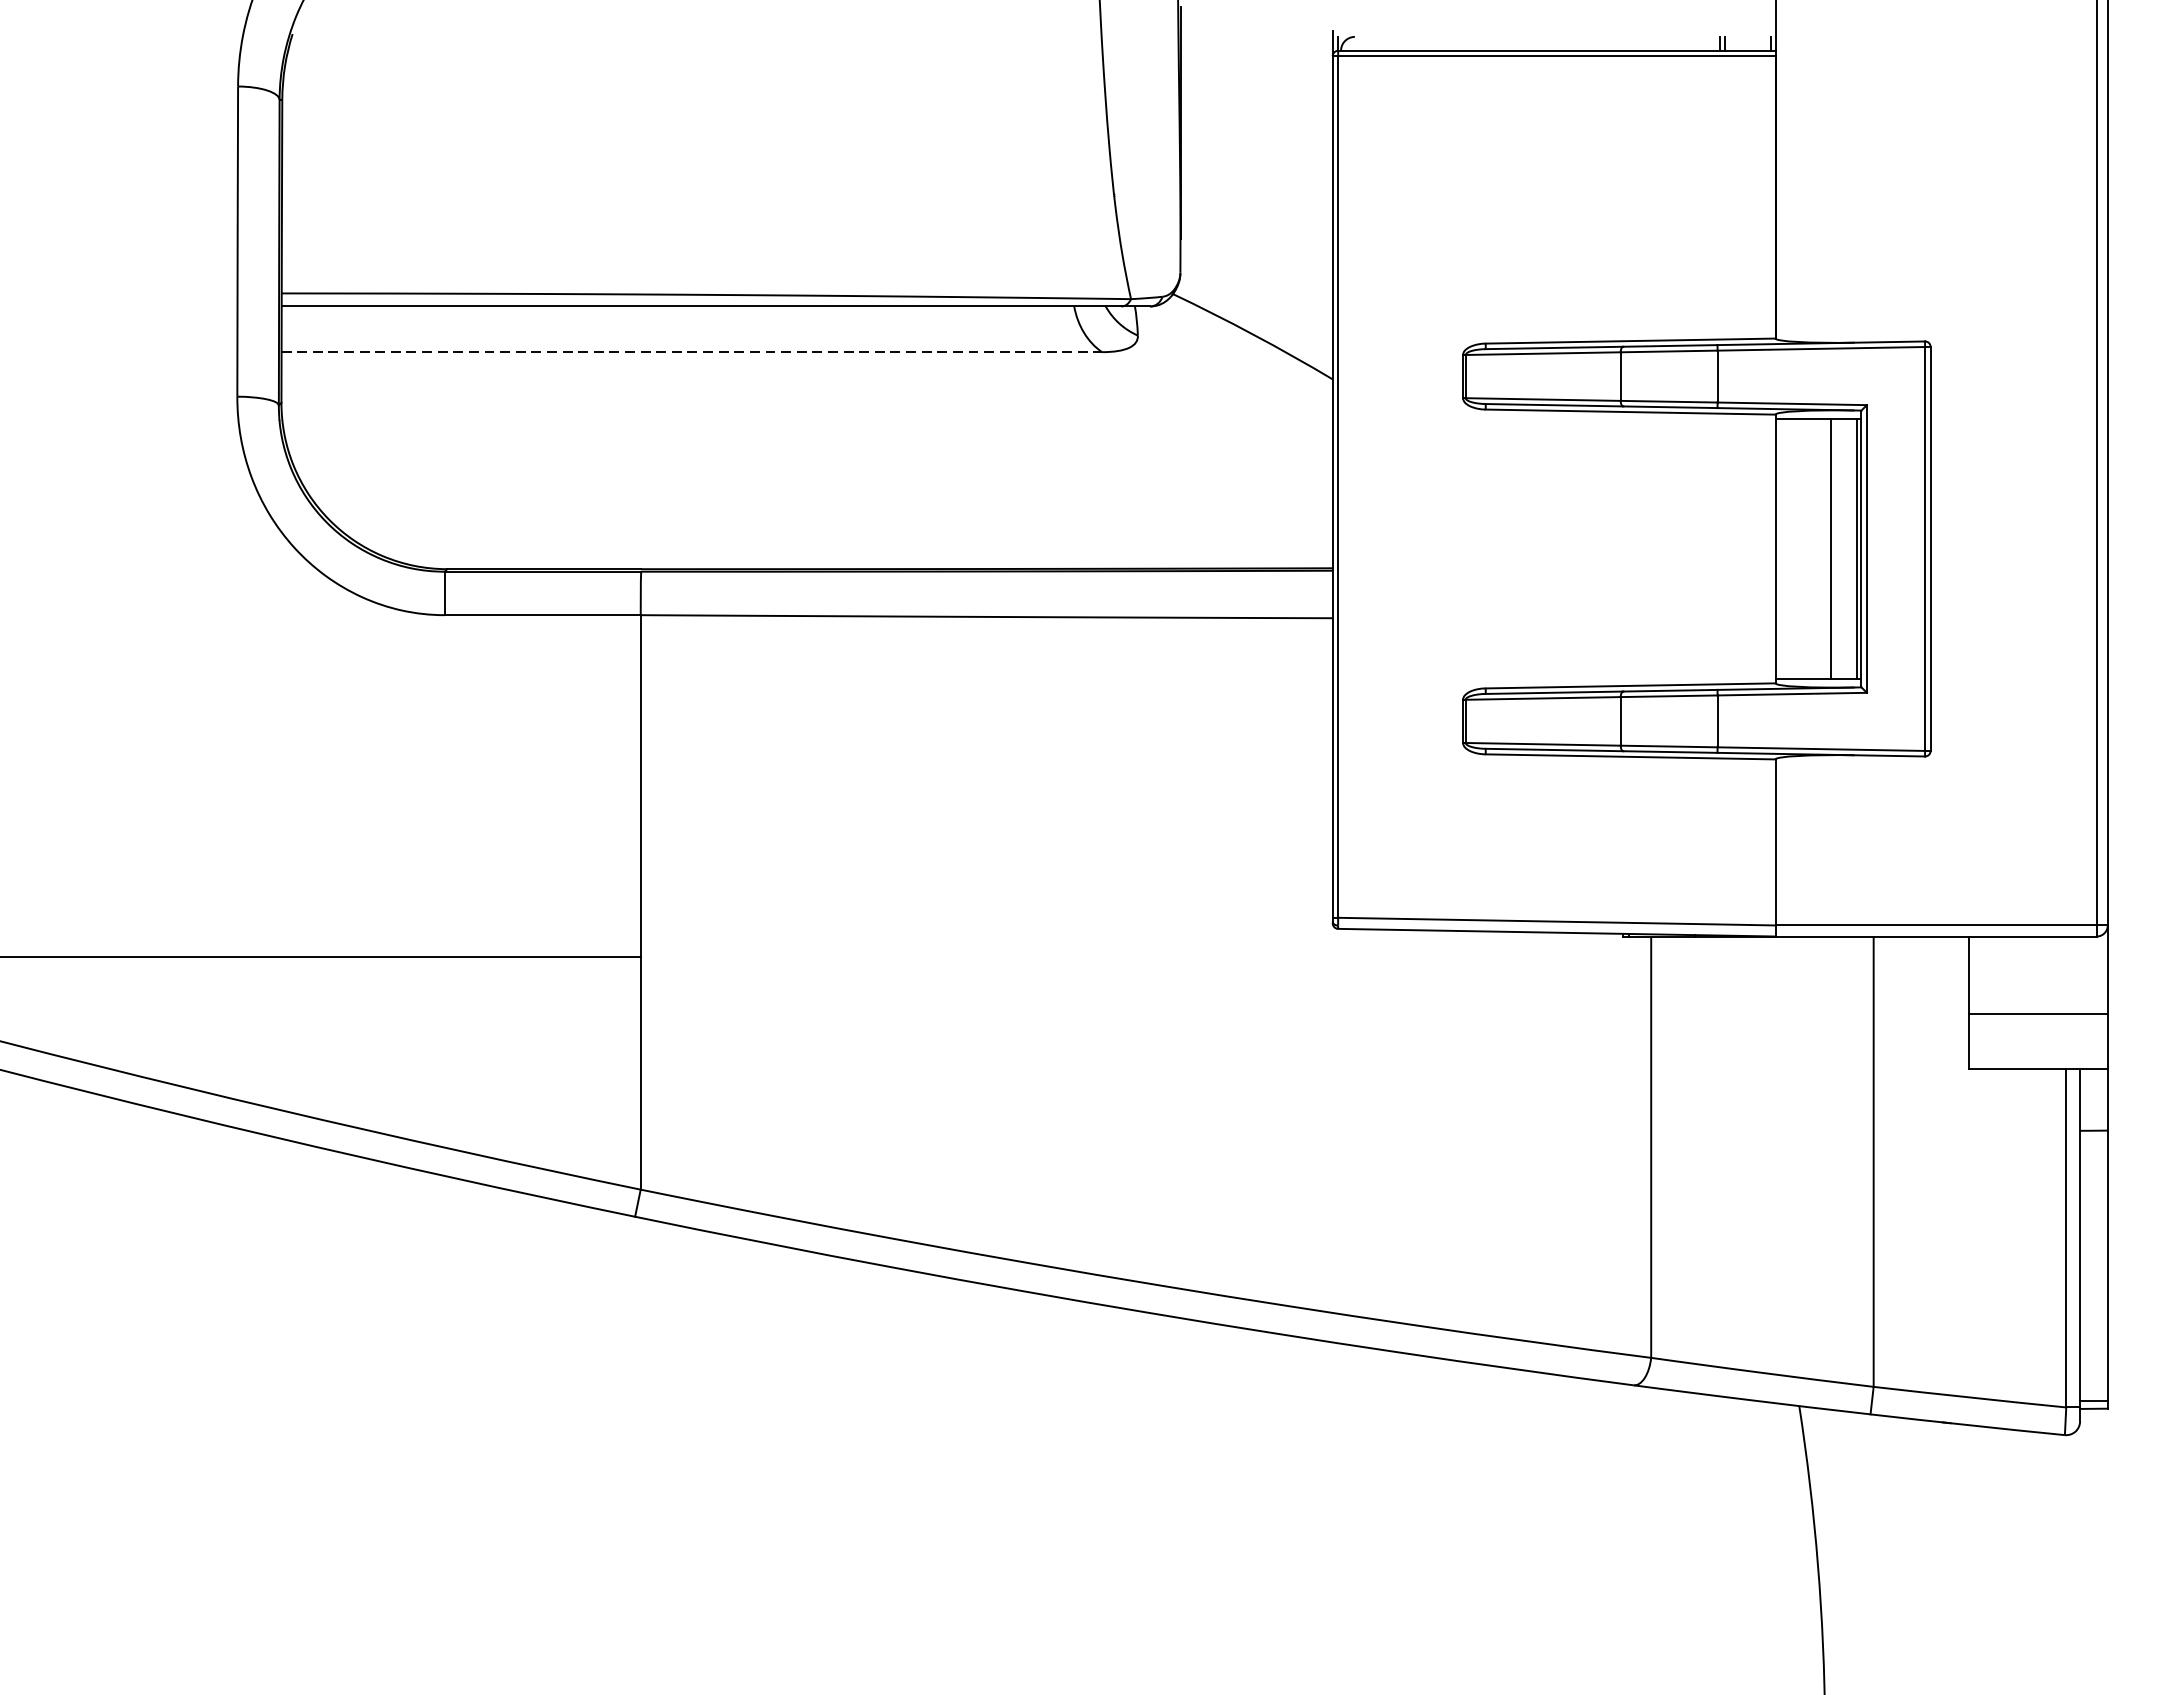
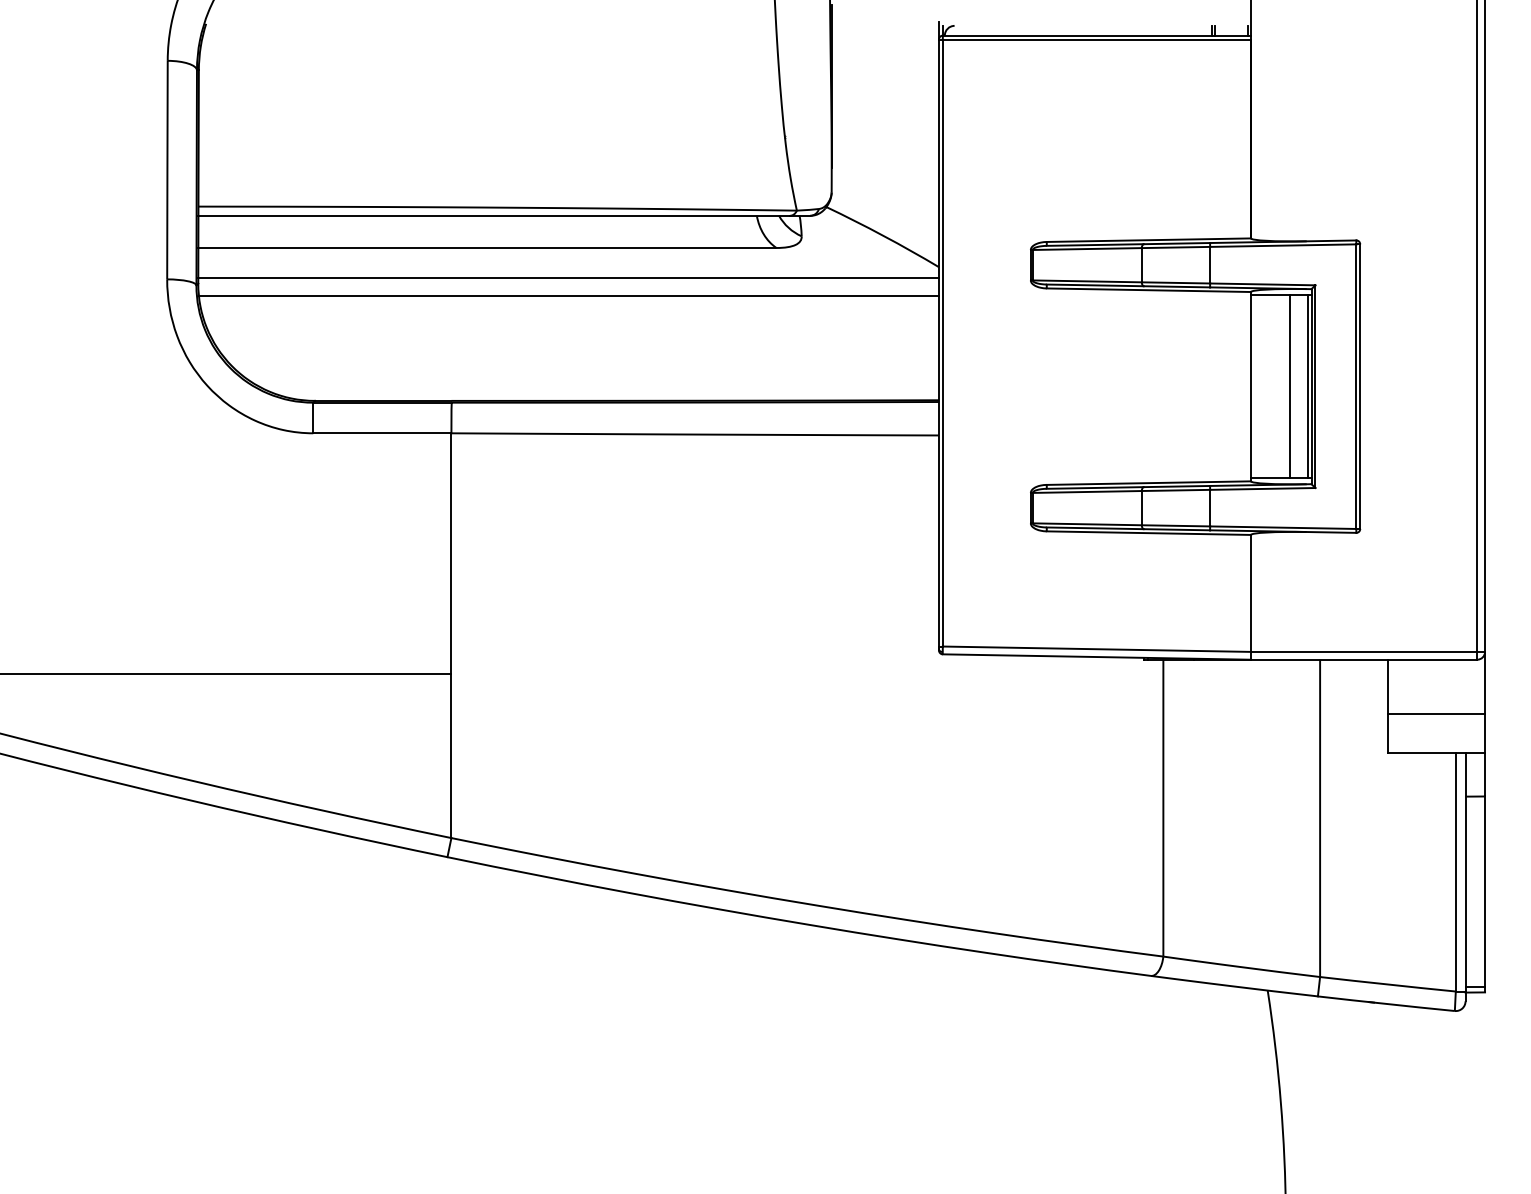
line: (691, 352) -> (487, 248), dashed -> solid
line: (806, 395) -> (568, 278), added
line: (806, 419) -> (568, 295), added

